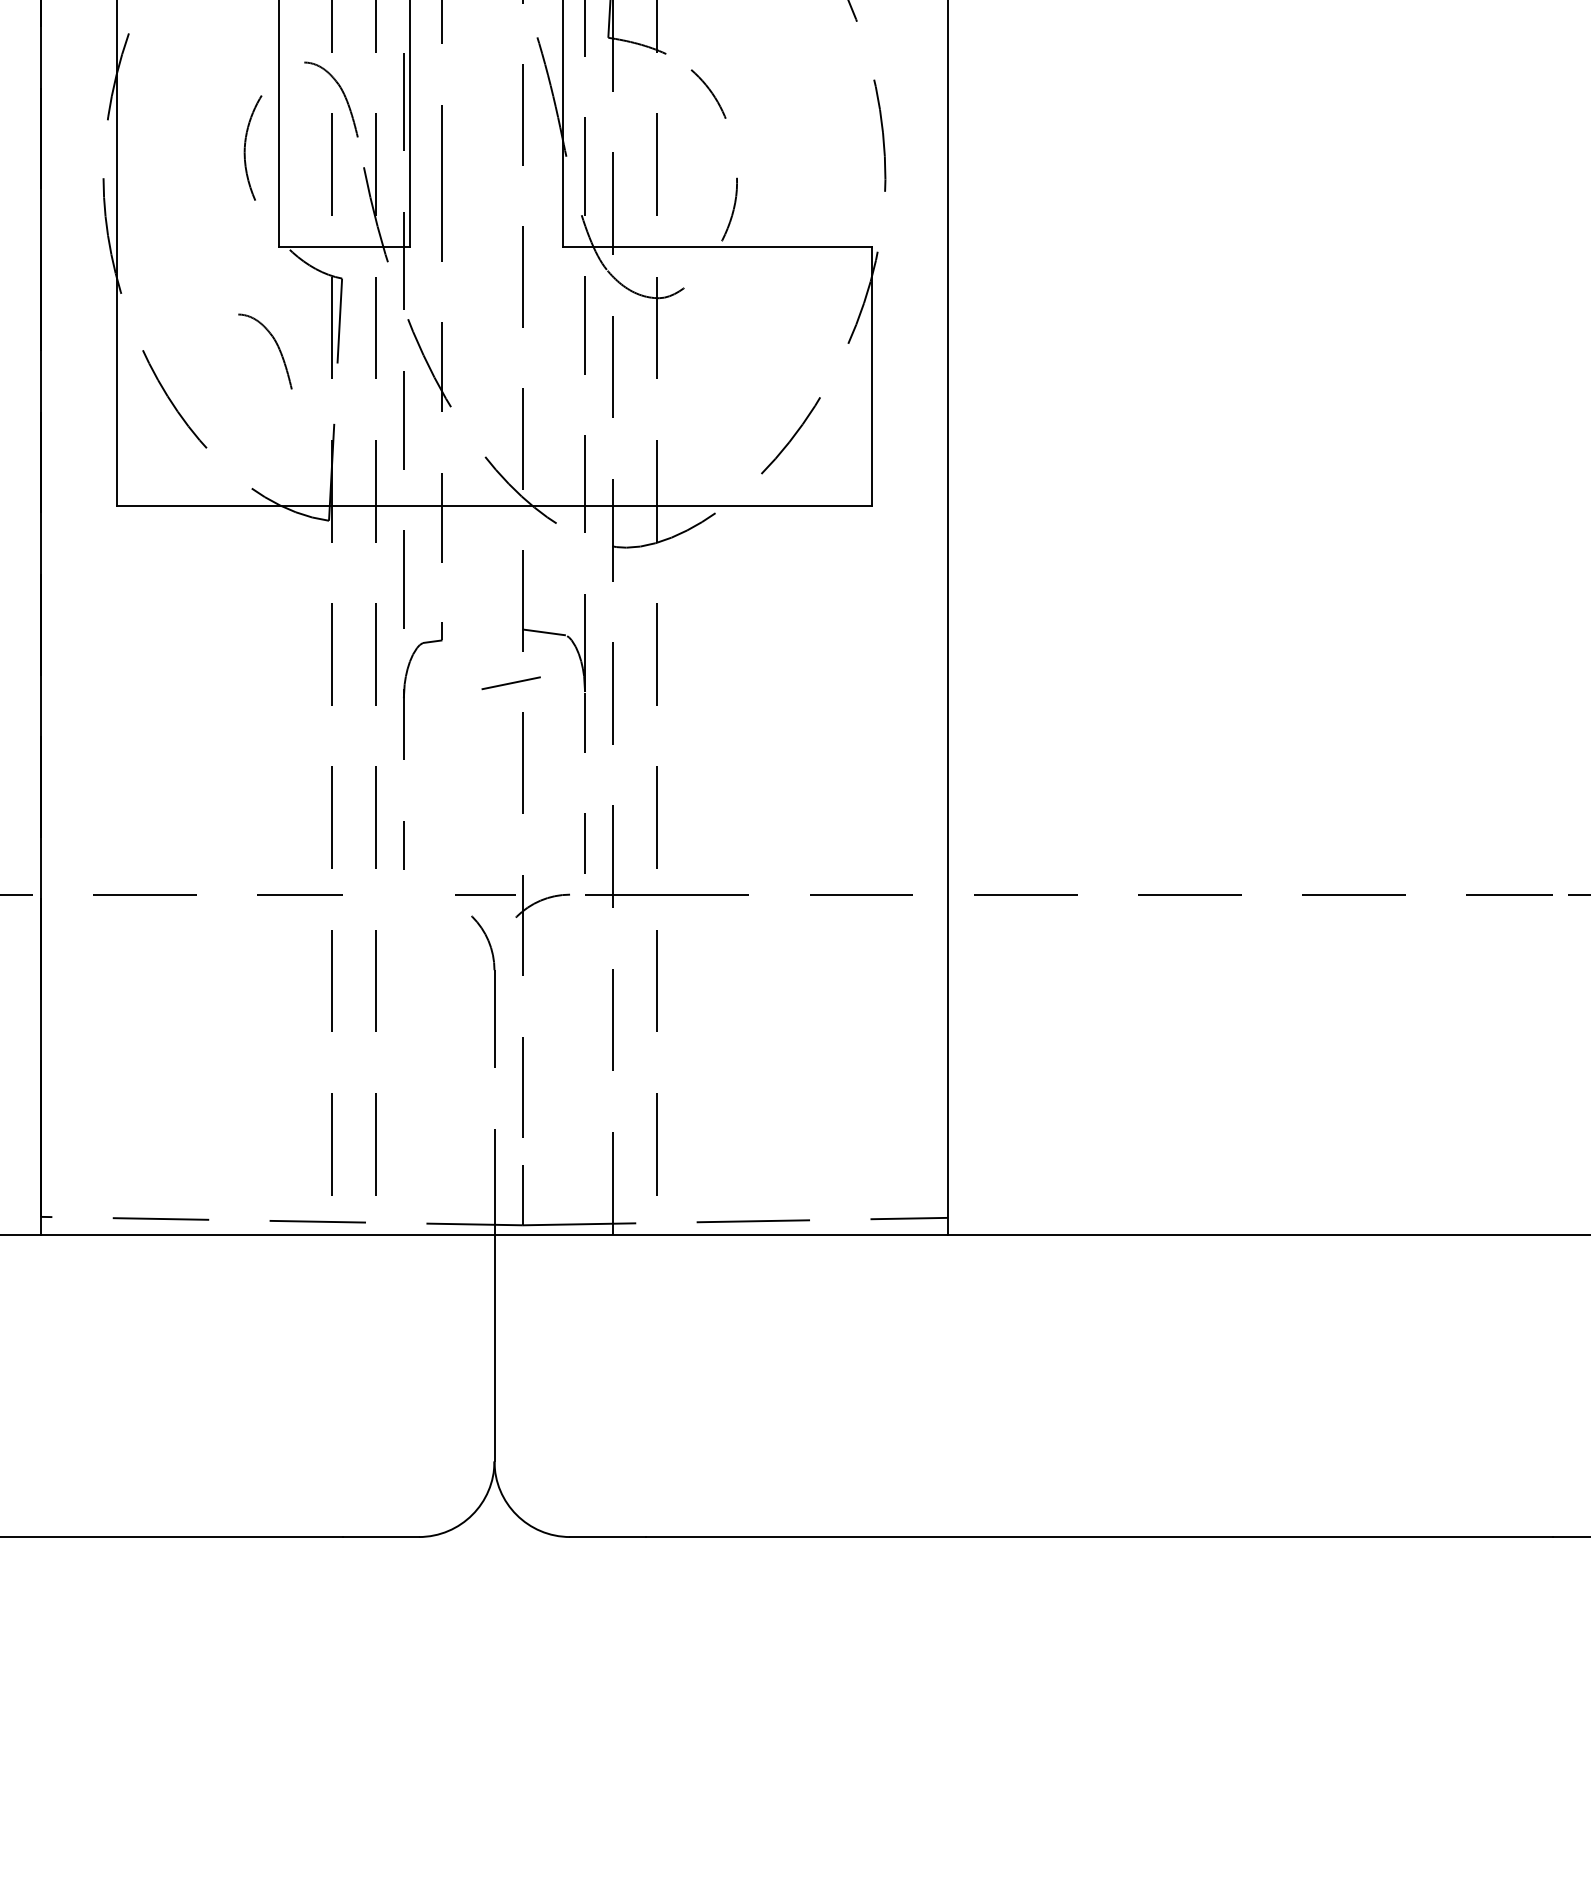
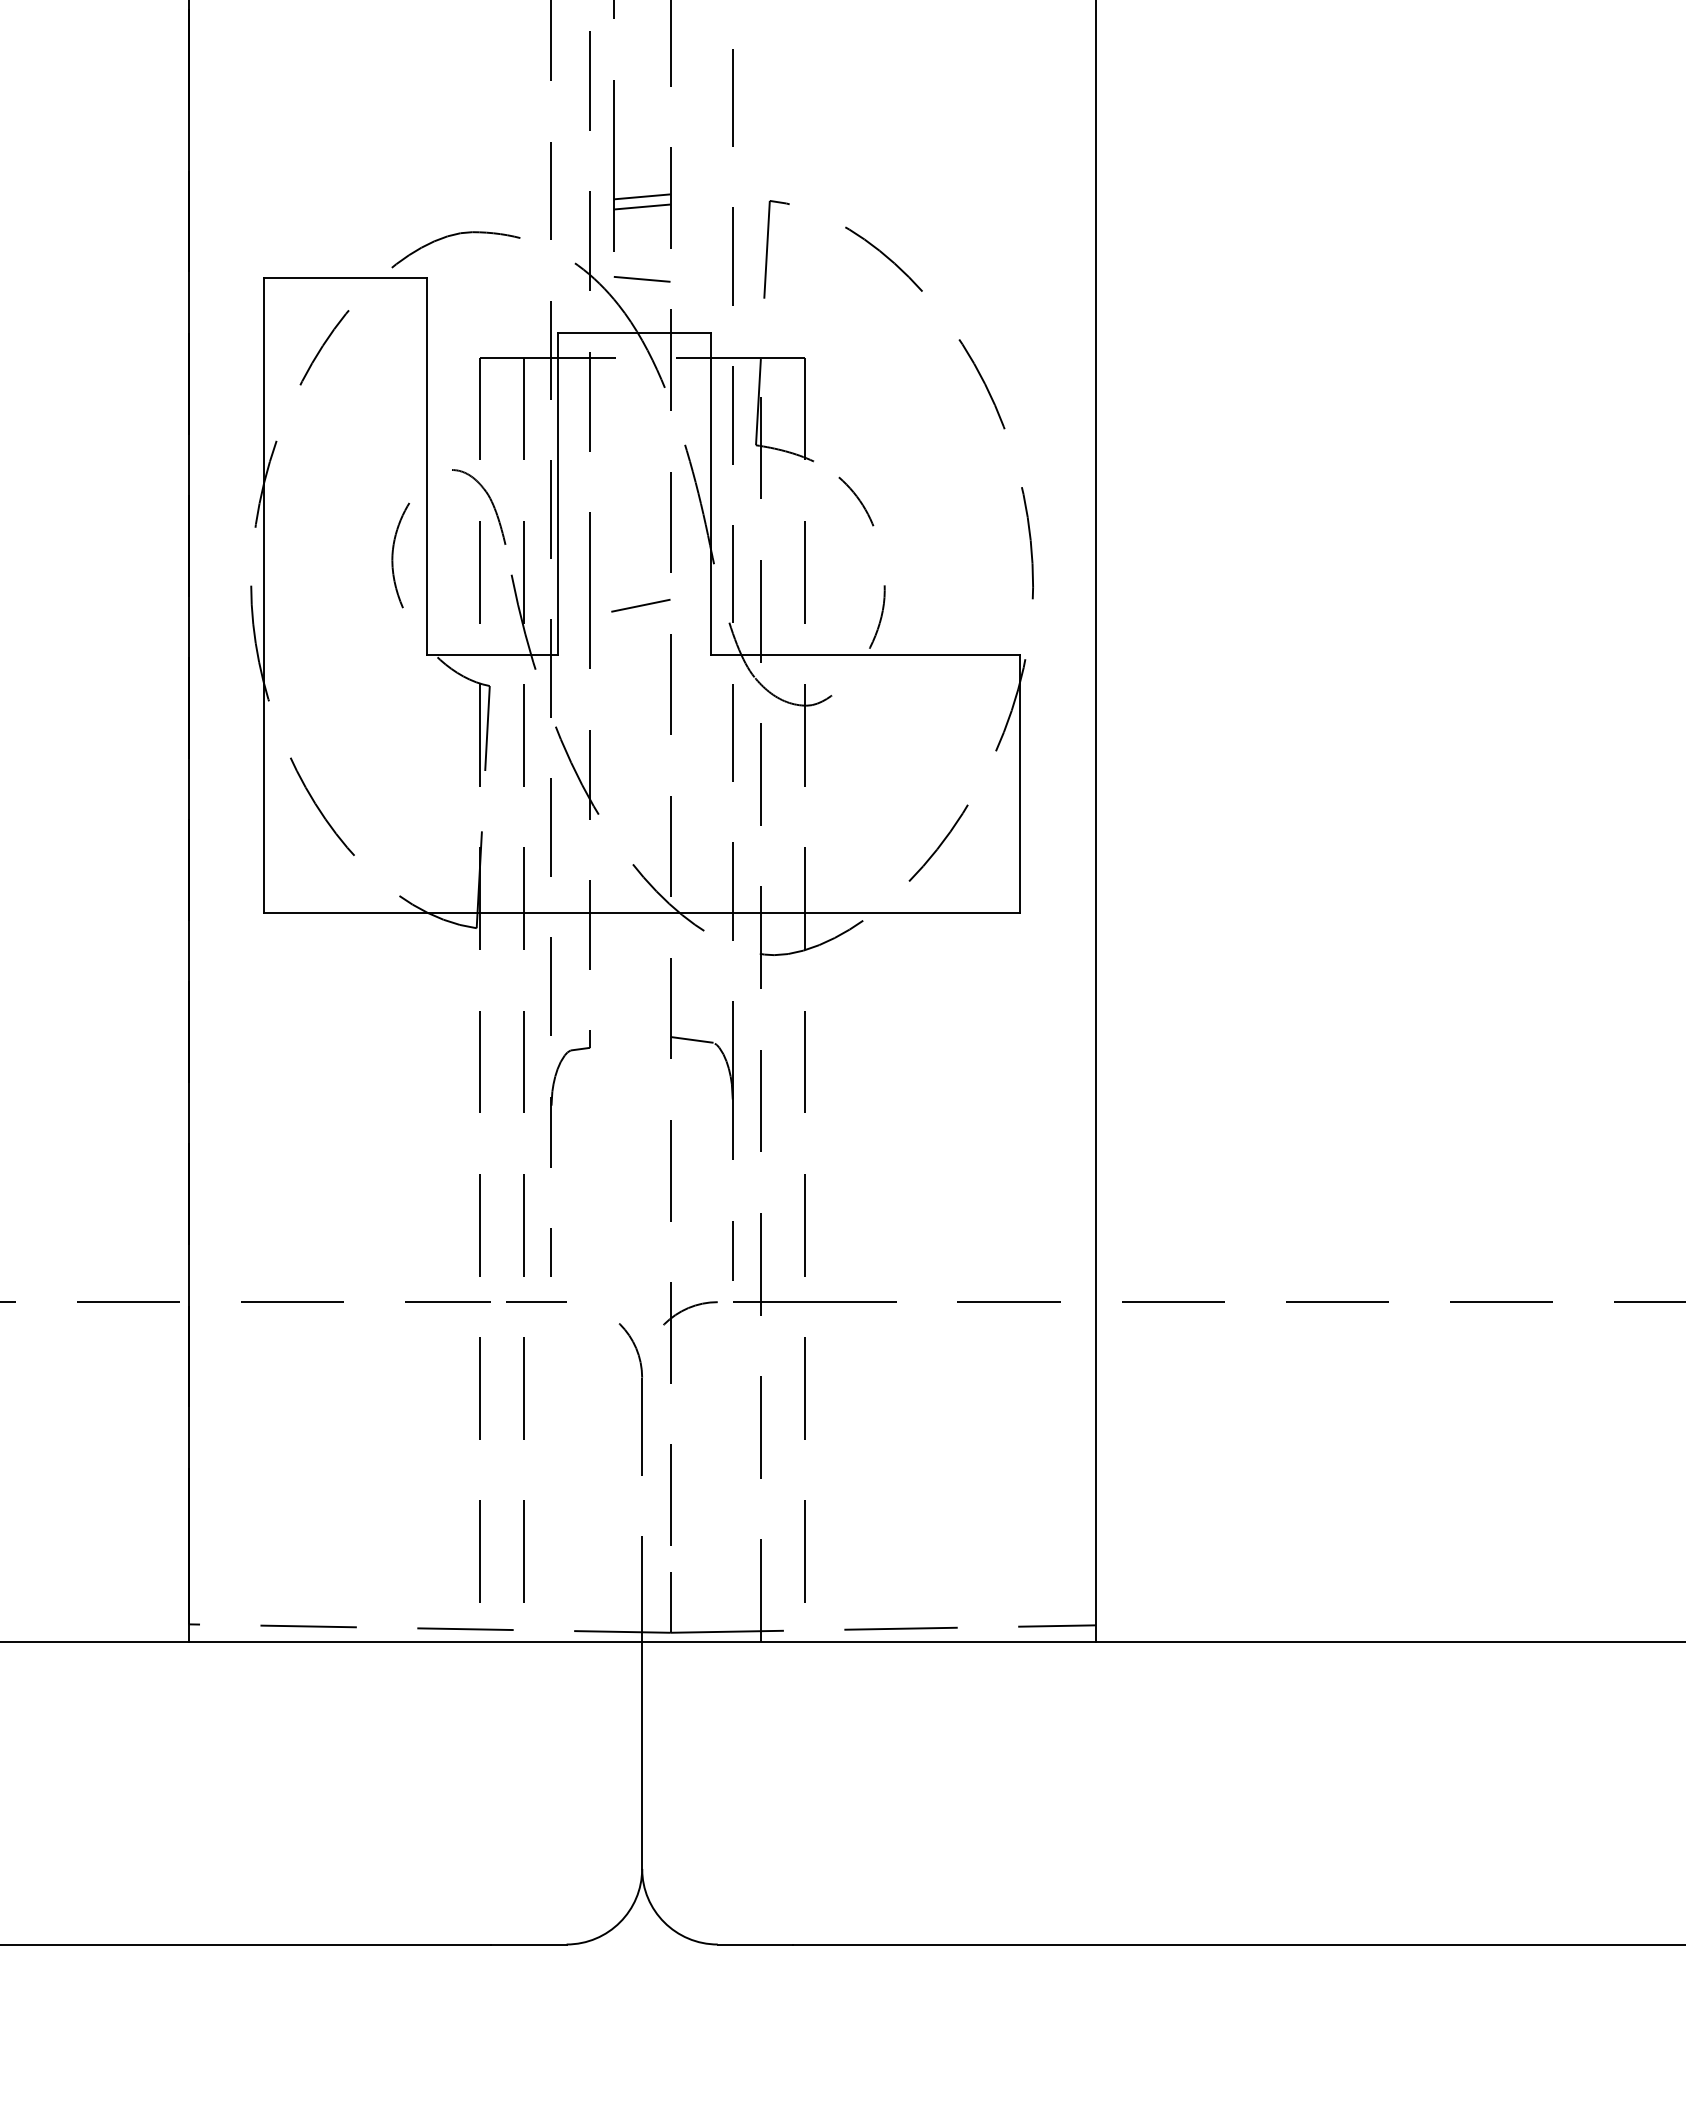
part: (276, 346) -> (424, 753), removed
line: (510, 683) -> (640, 605), moved
line: (485, 894) -> (536, 1301), moved

